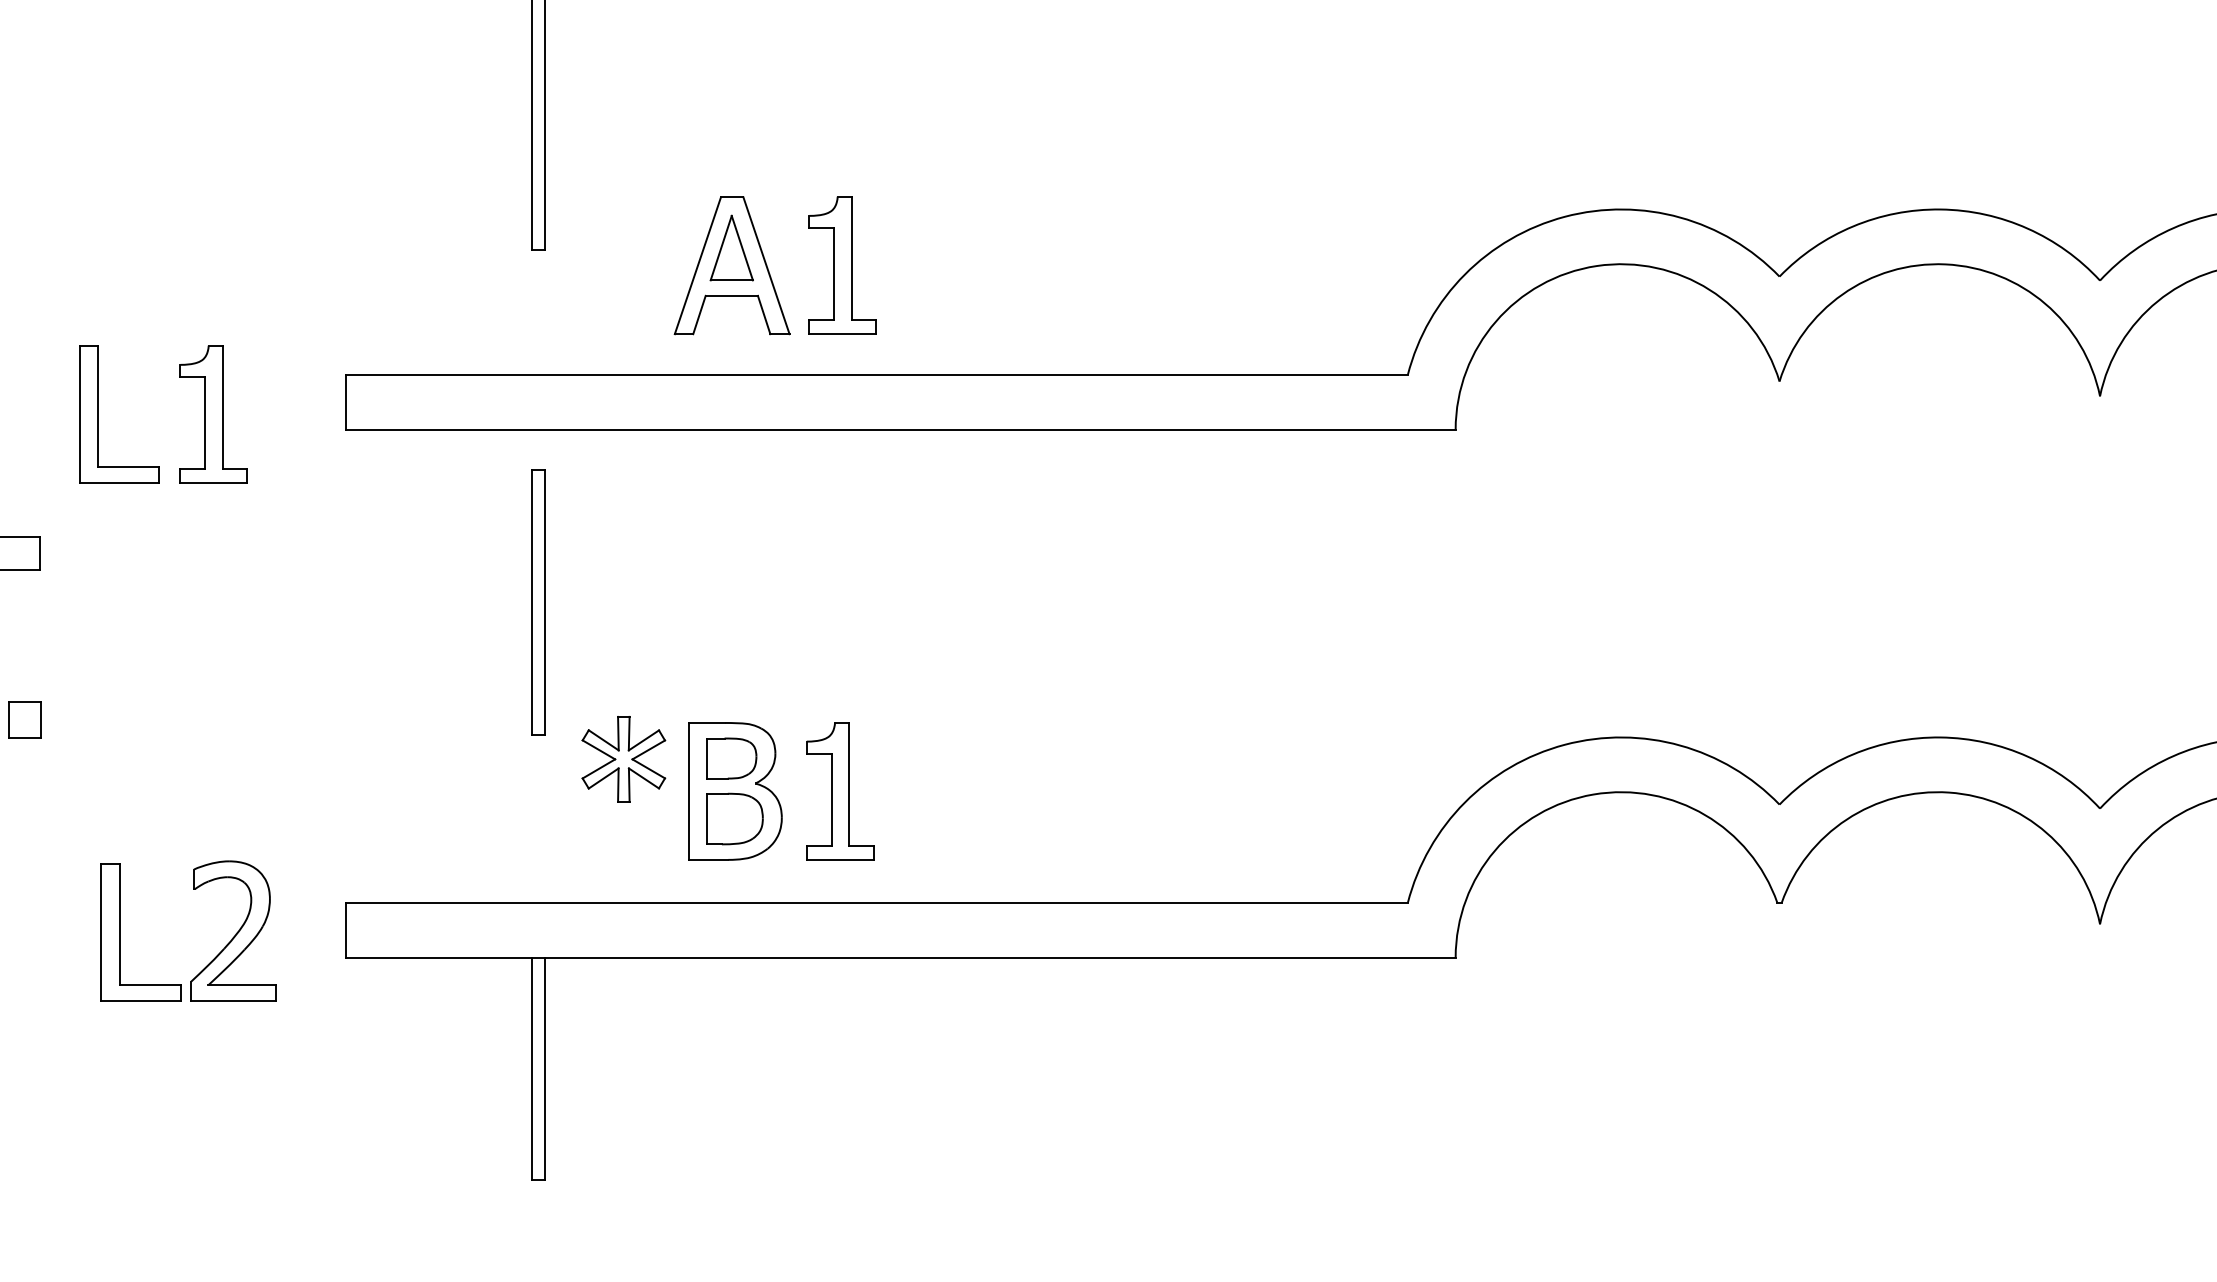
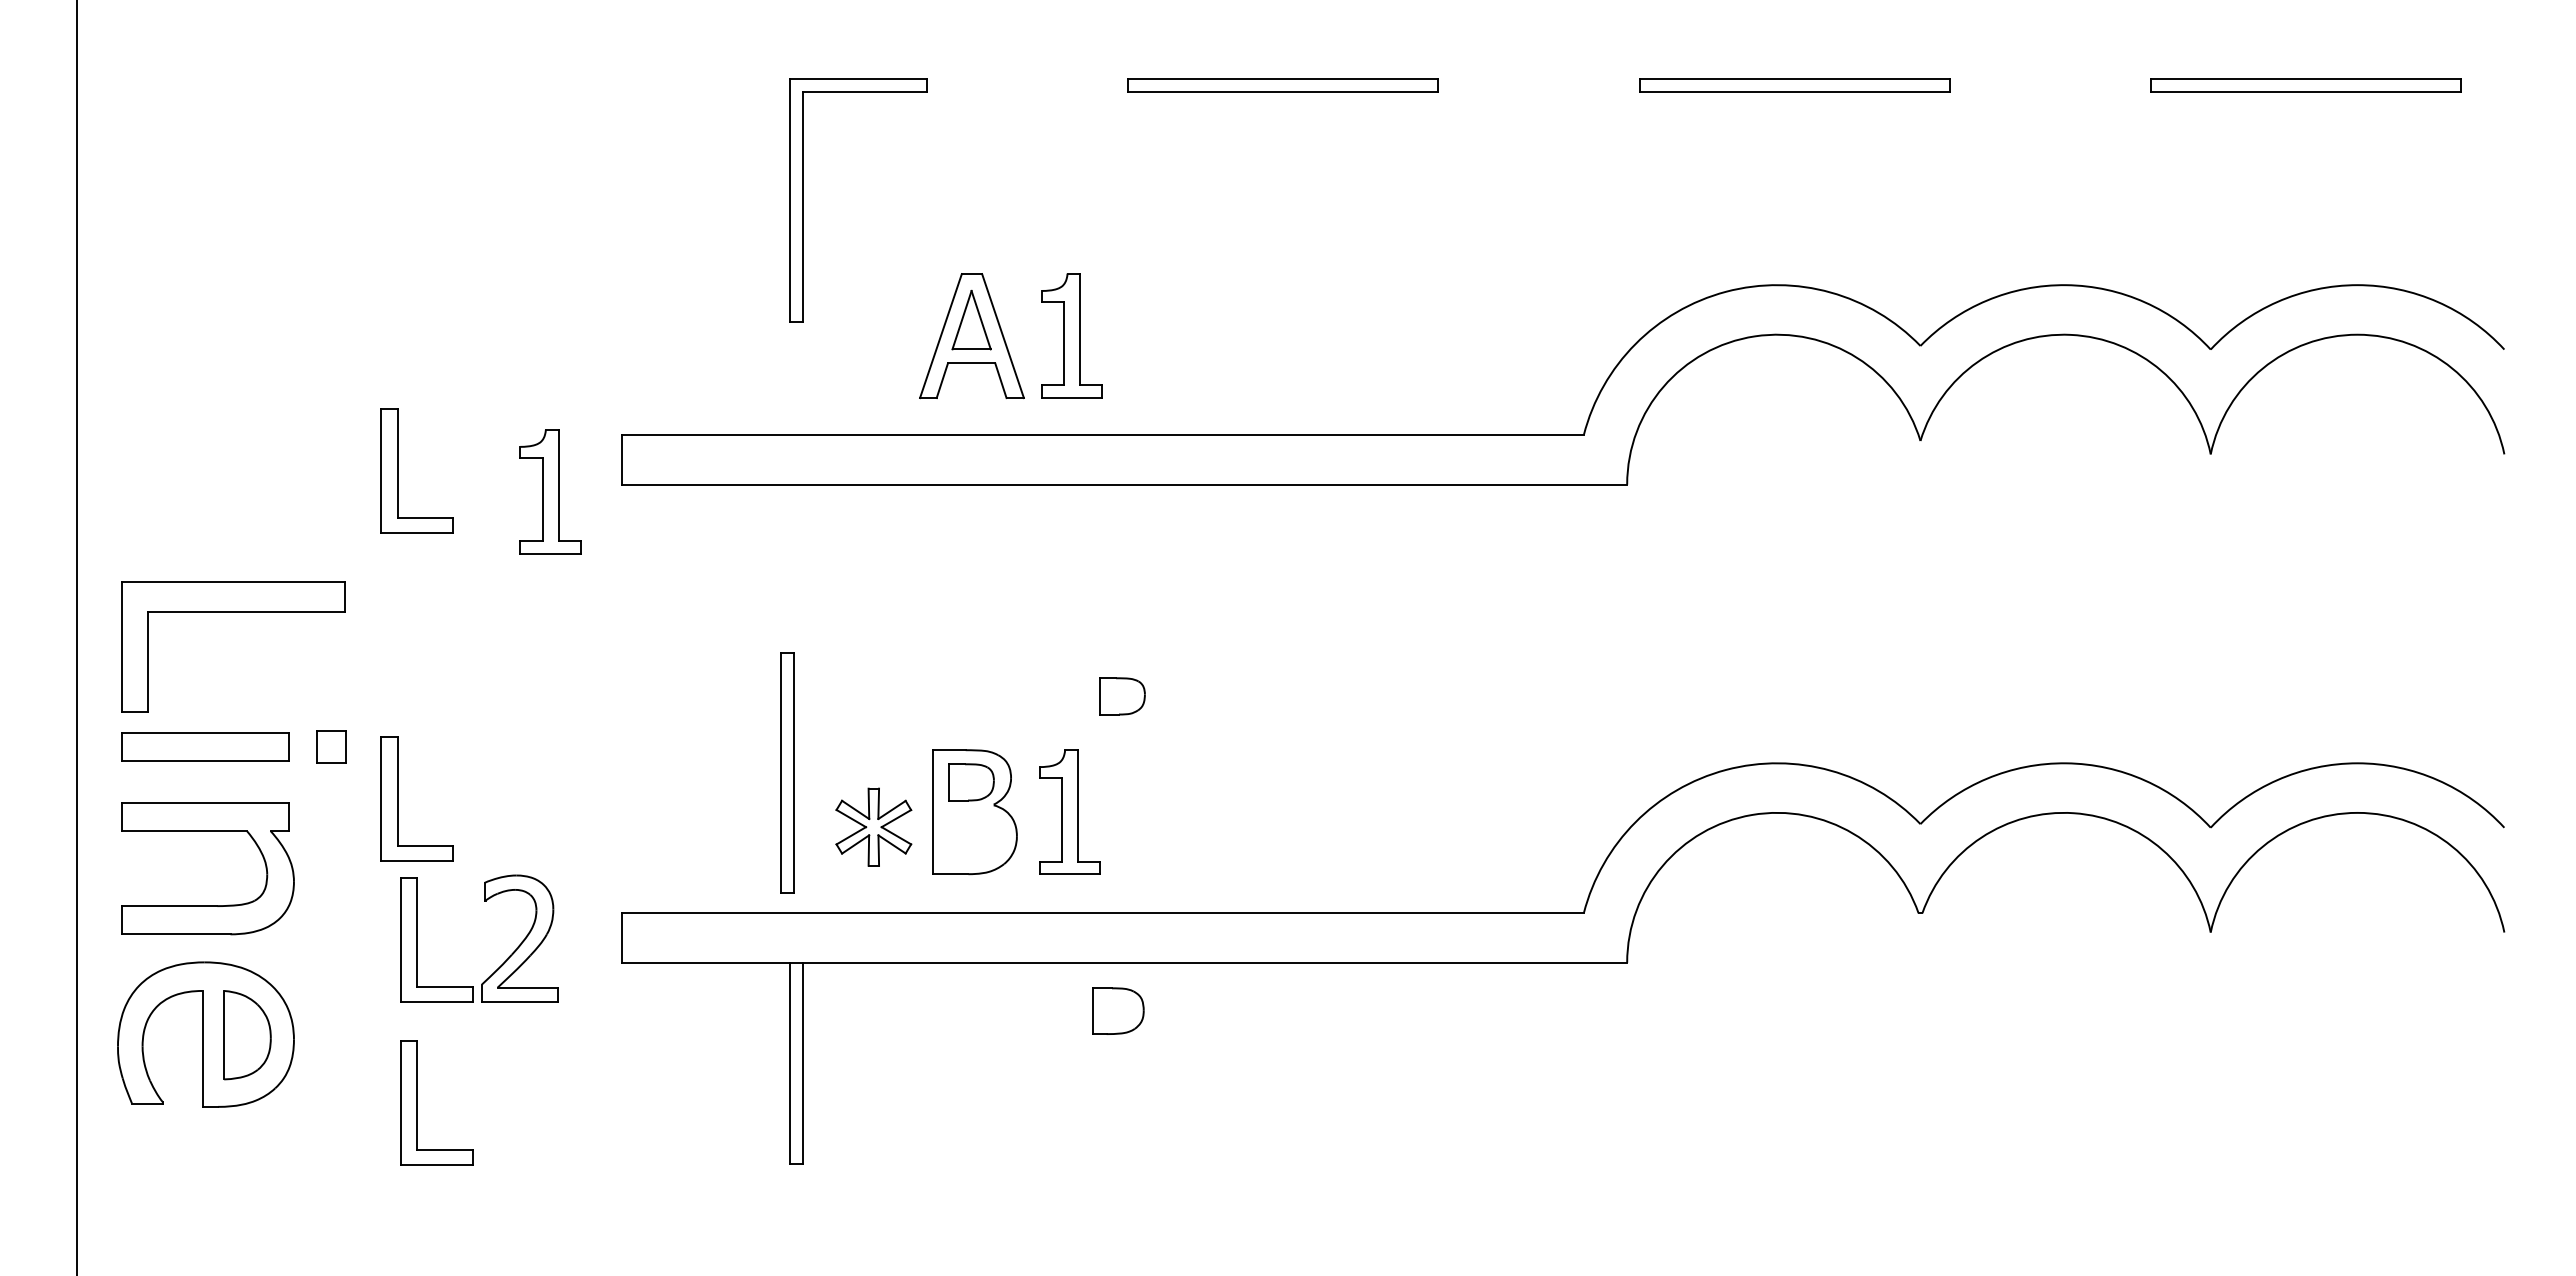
part: (213, 414) -> (550, 491), moved
part: (538, 601) -> (787, 772), moved
part: (898, 663) -> (1122, 696), added
part: (623, 758) -> (873, 826), moved
part: (98, 776) -> (398, 798), added
part: (734, 818) -> (1118, 1010), moved
part: (119, 1111) -> (417, 1102), added

